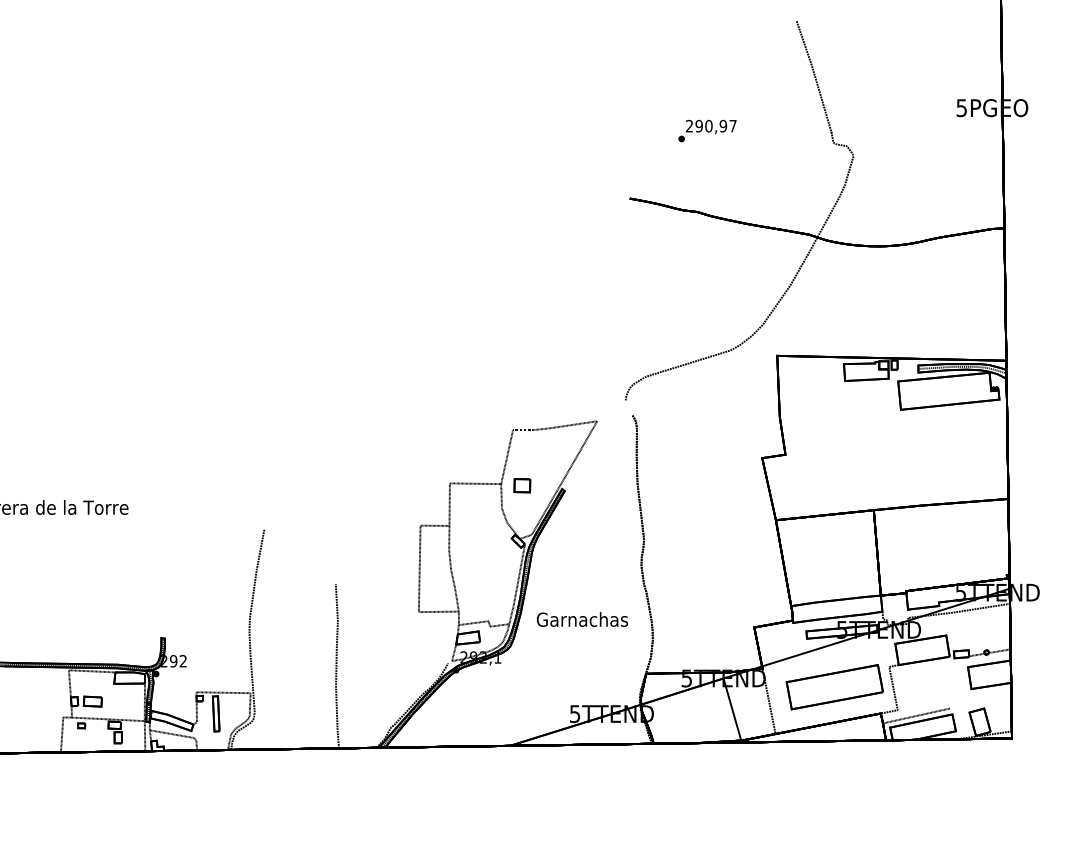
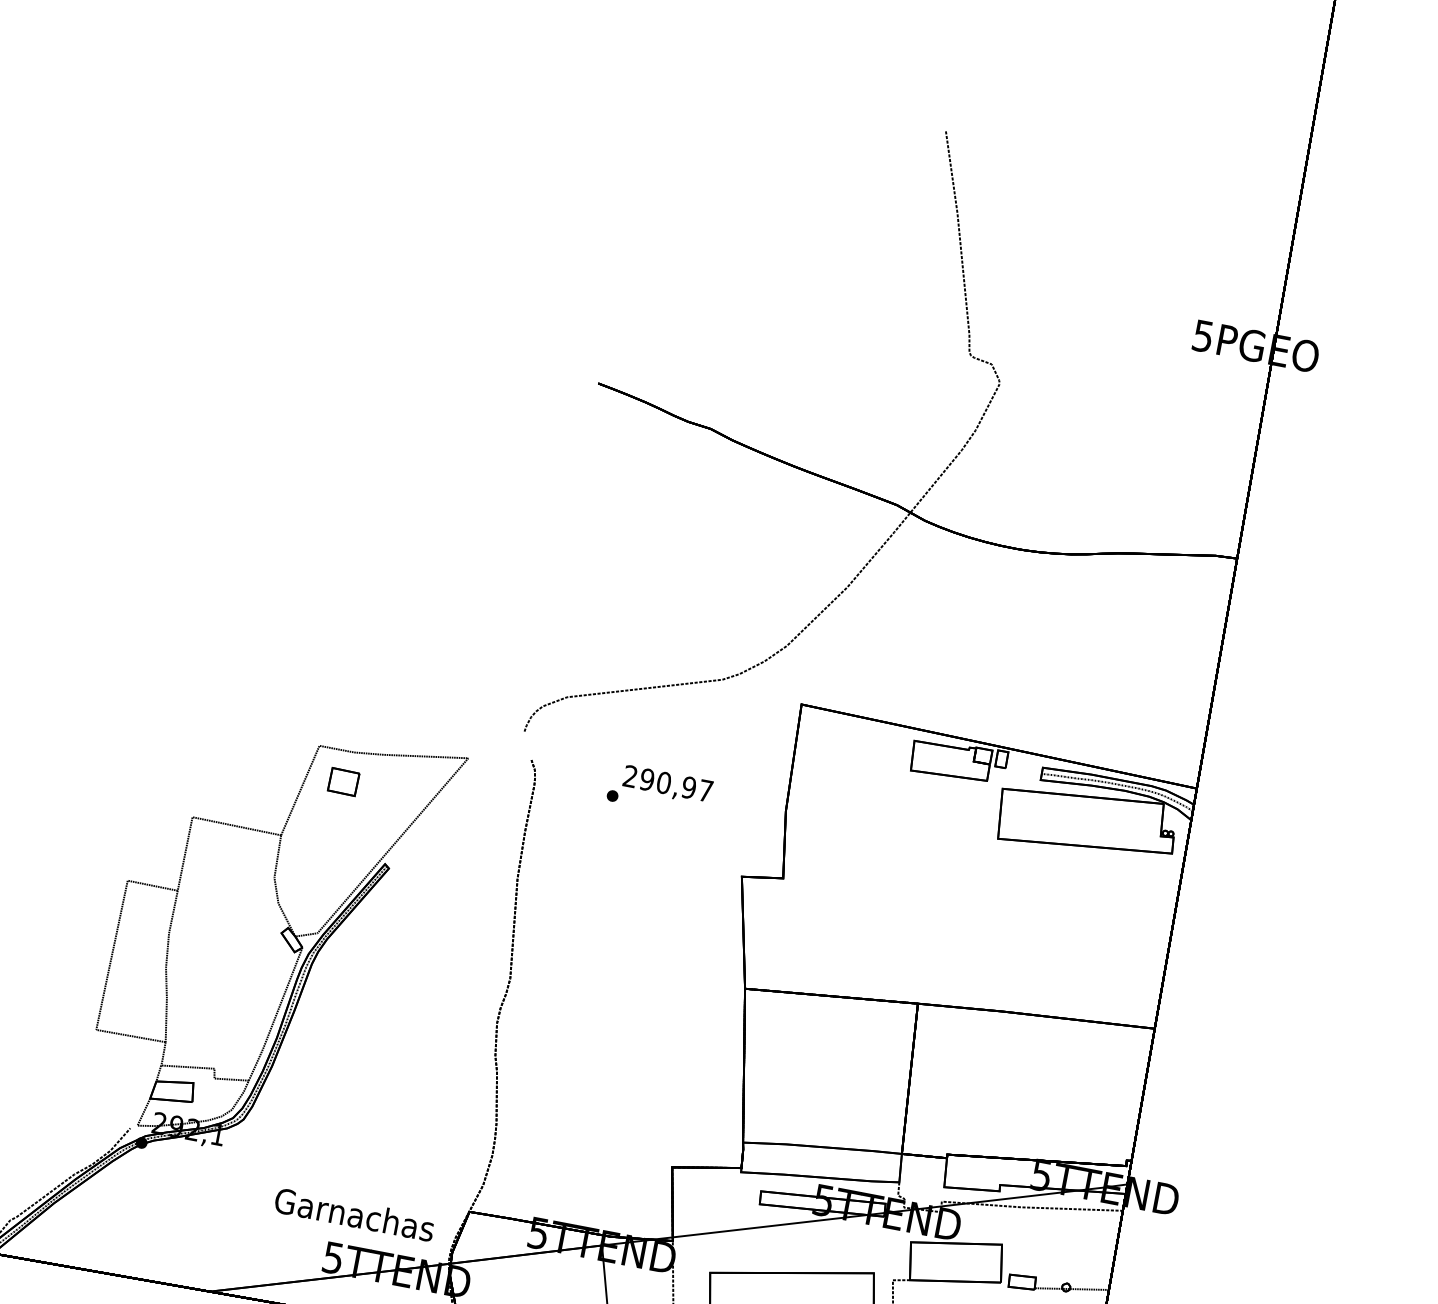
text: (707, 130) -> (660, 789), moved
part: (522, 485) -> (344, 781), moved
text: (581, 619) -> (353, 1214), moved

